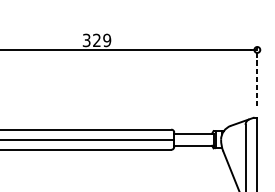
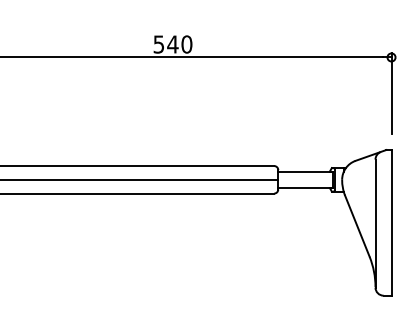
text: (97, 40) -> (173, 44), 329 -> 540
line: (257, 76) -> (391, 93), dashed -> solid

